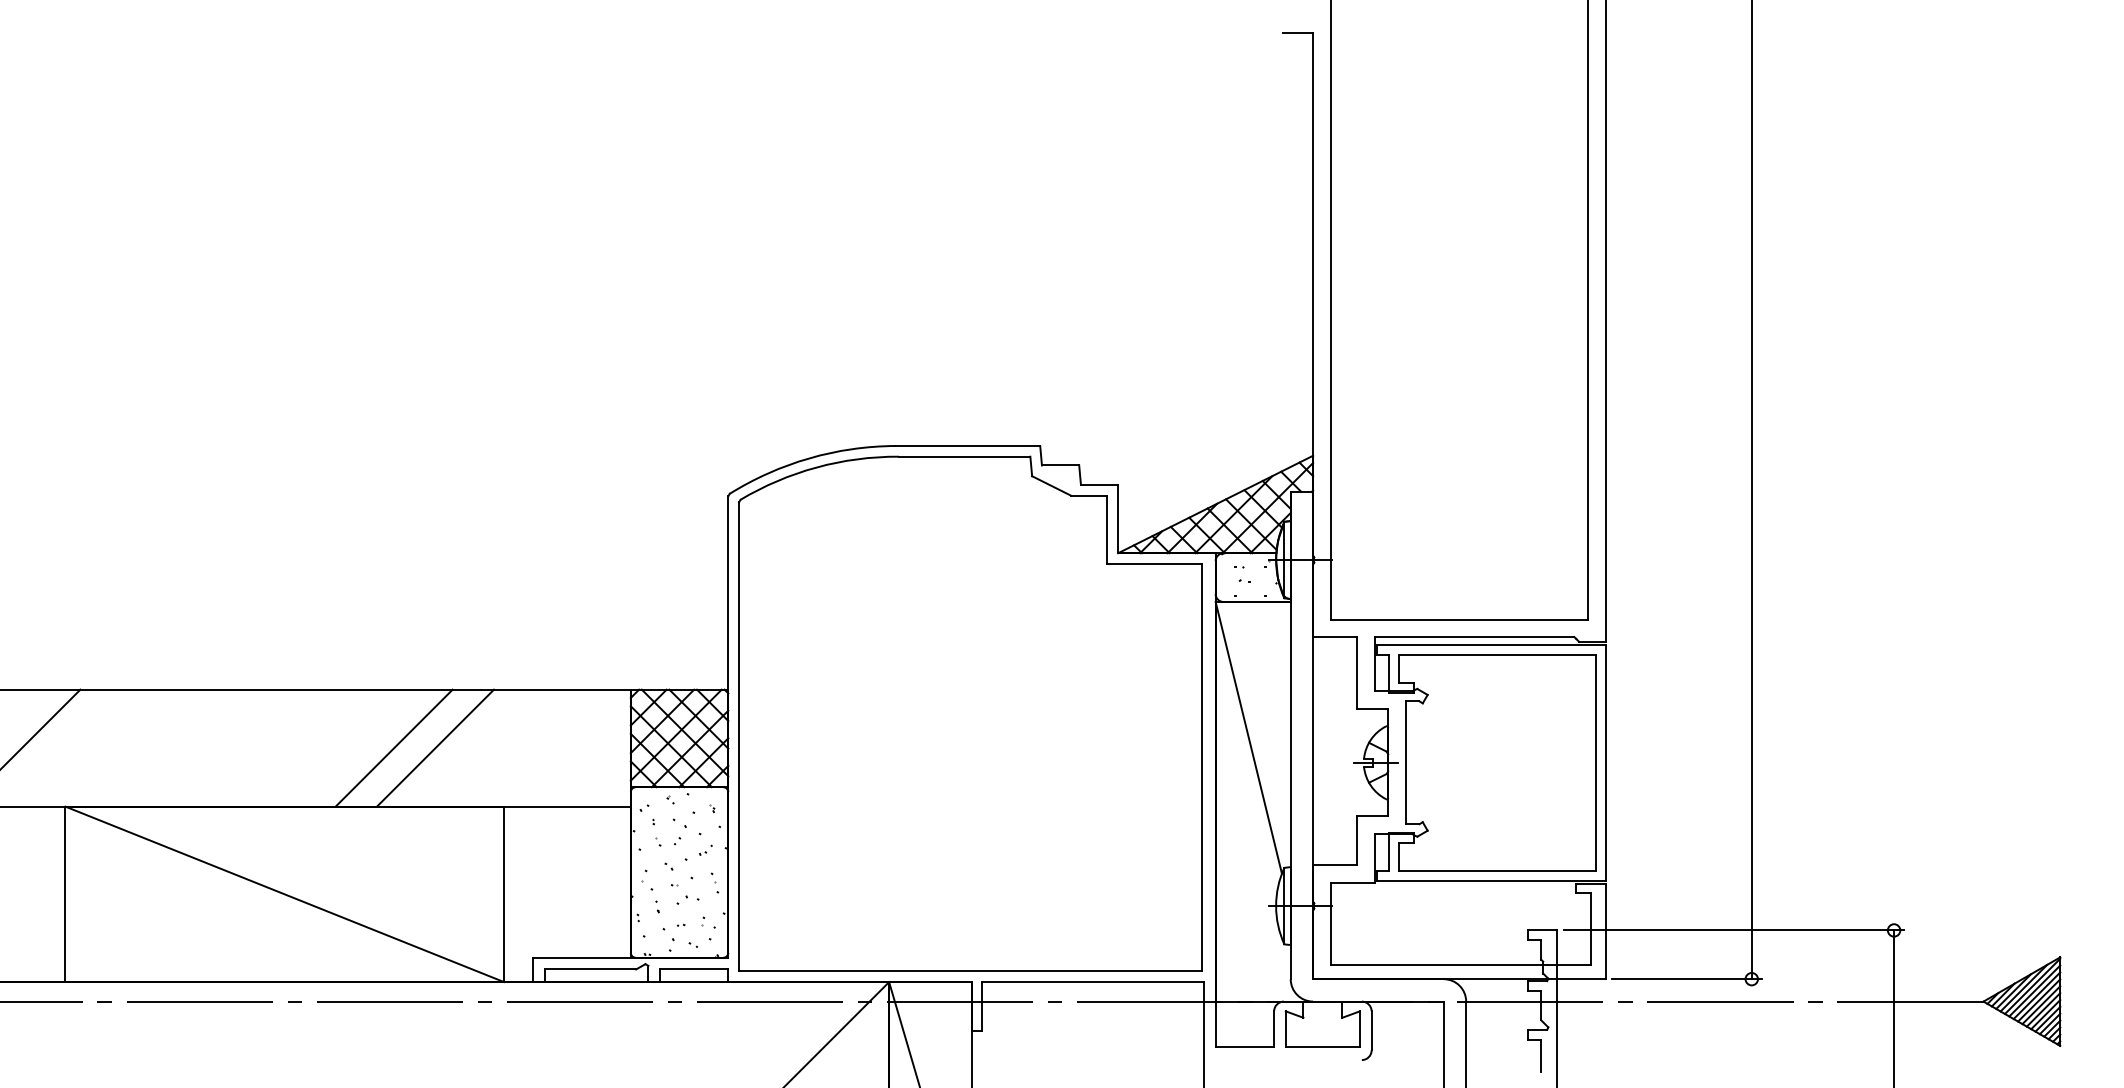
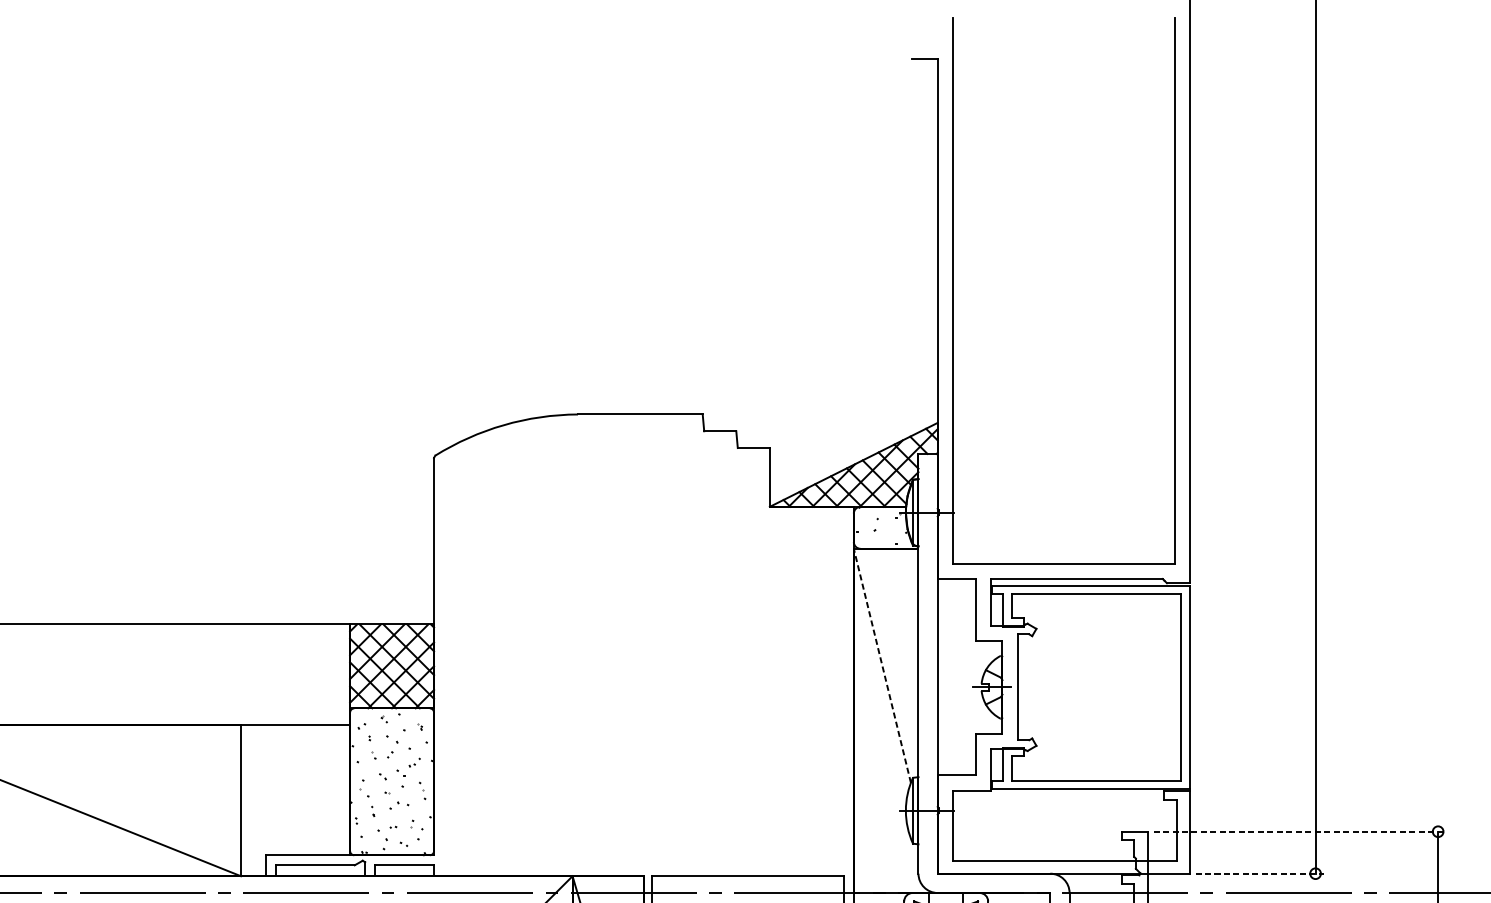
part: (970, 713) -> (642, 644), removed
line: (1248, 737) -> (882, 665), solid -> dashed
line: (393, 747) -> (145, 674), removed
line: (435, 747) -> (181, 674), removed
line: (1734, 930) -> (1300, 831), solid -> dashed
line: (1686, 979) -> (1259, 873), solid -> dashed

